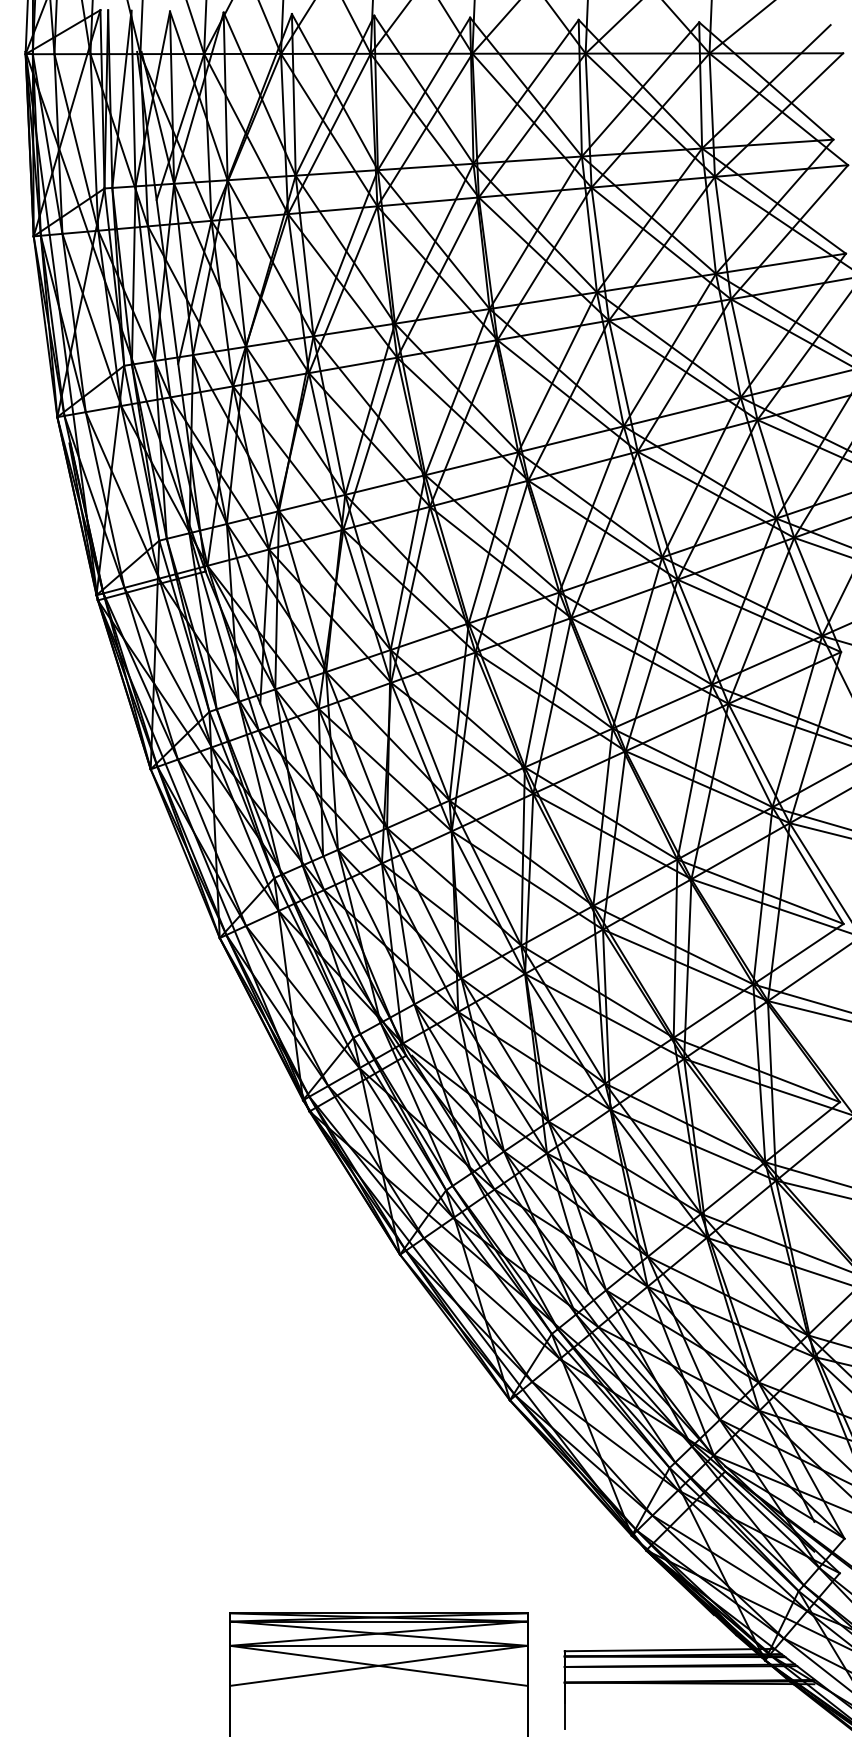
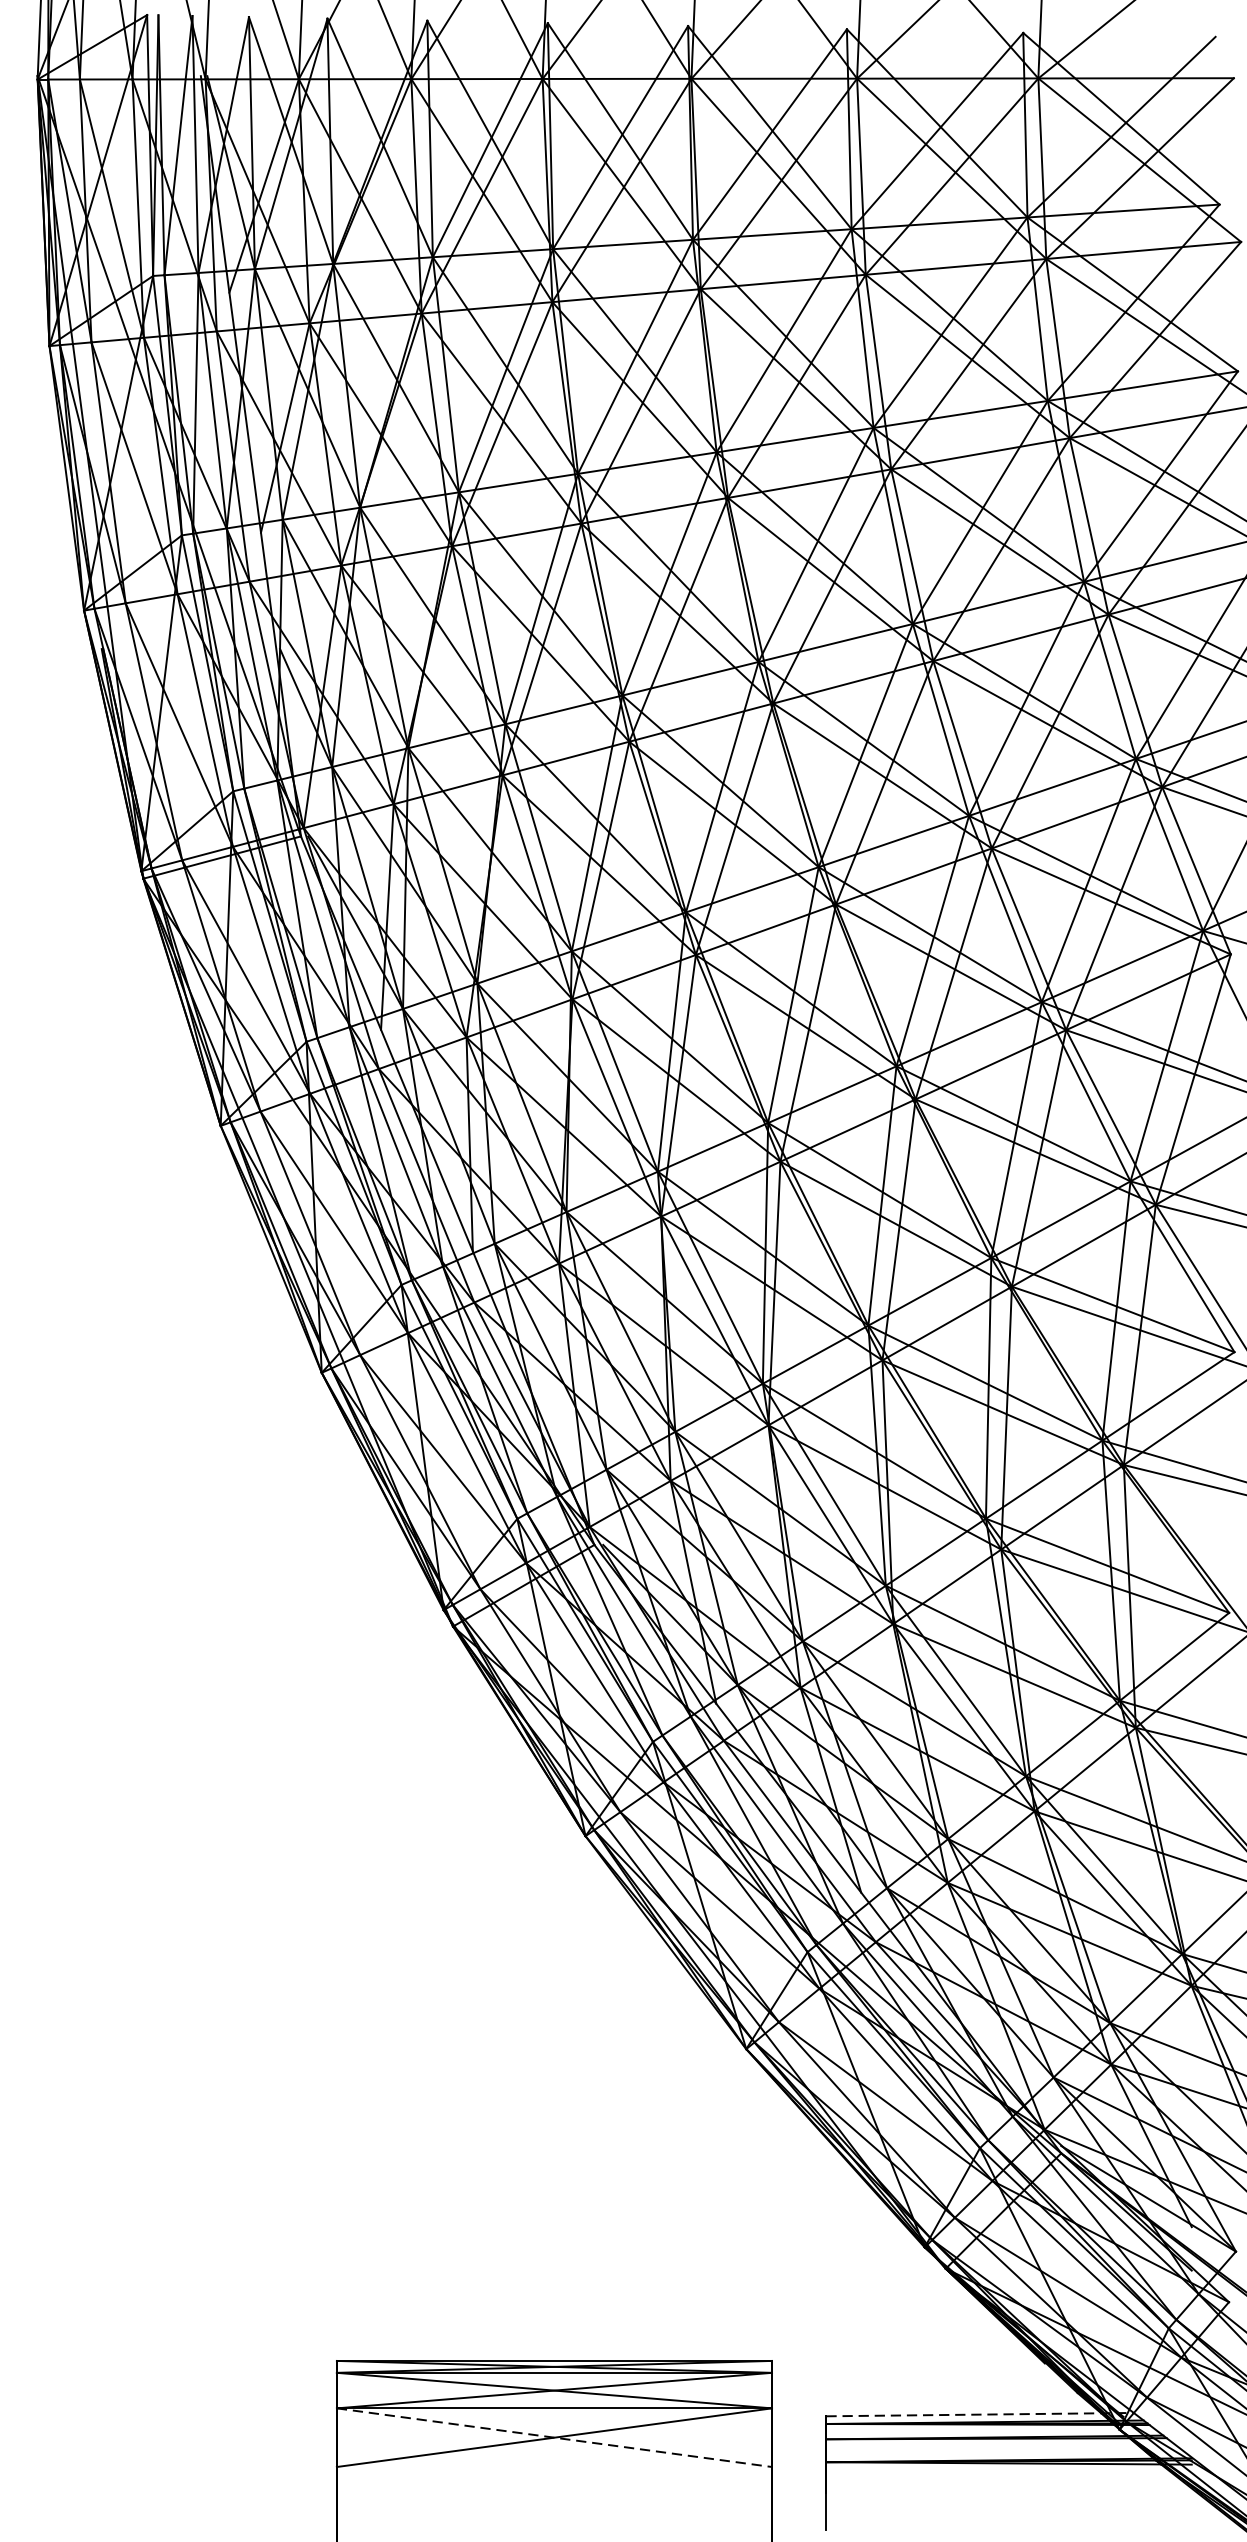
line: (670, 1650) -> (981, 2415), solid -> dashed
line: (379, 1665) -> (555, 2437), solid -> dashed

